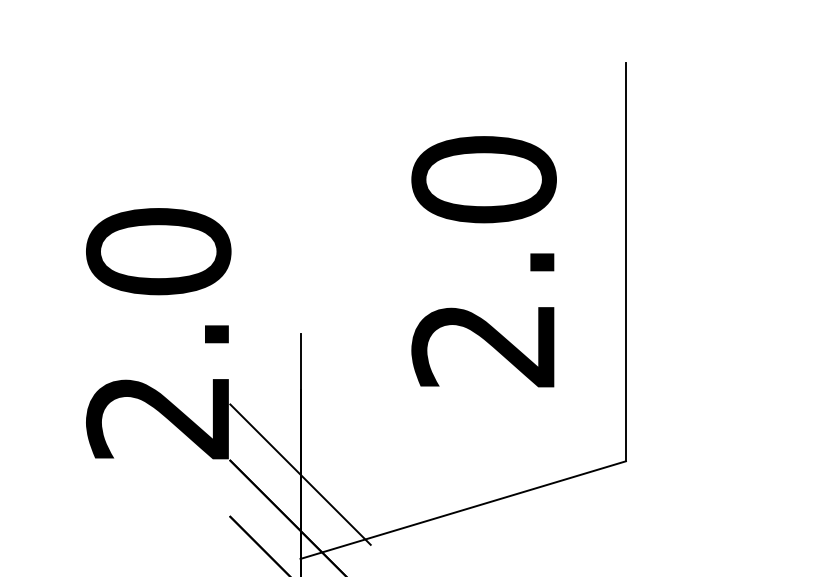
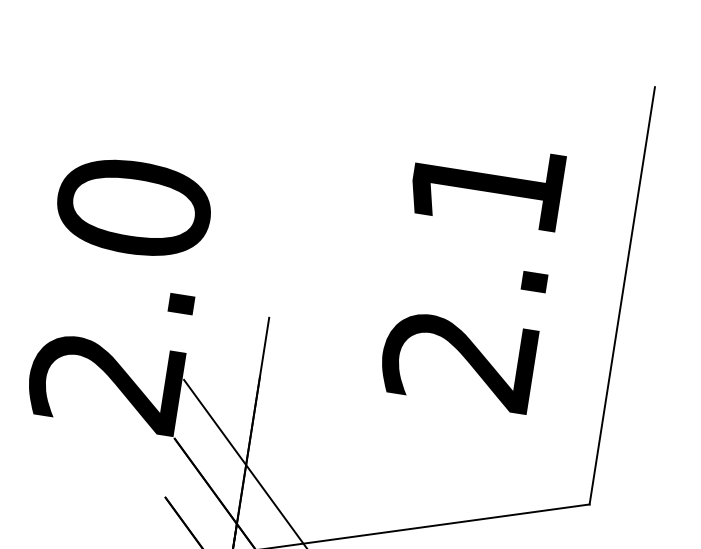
text: (483, 179) -> (486, 185), 2.0 -> 2.1

